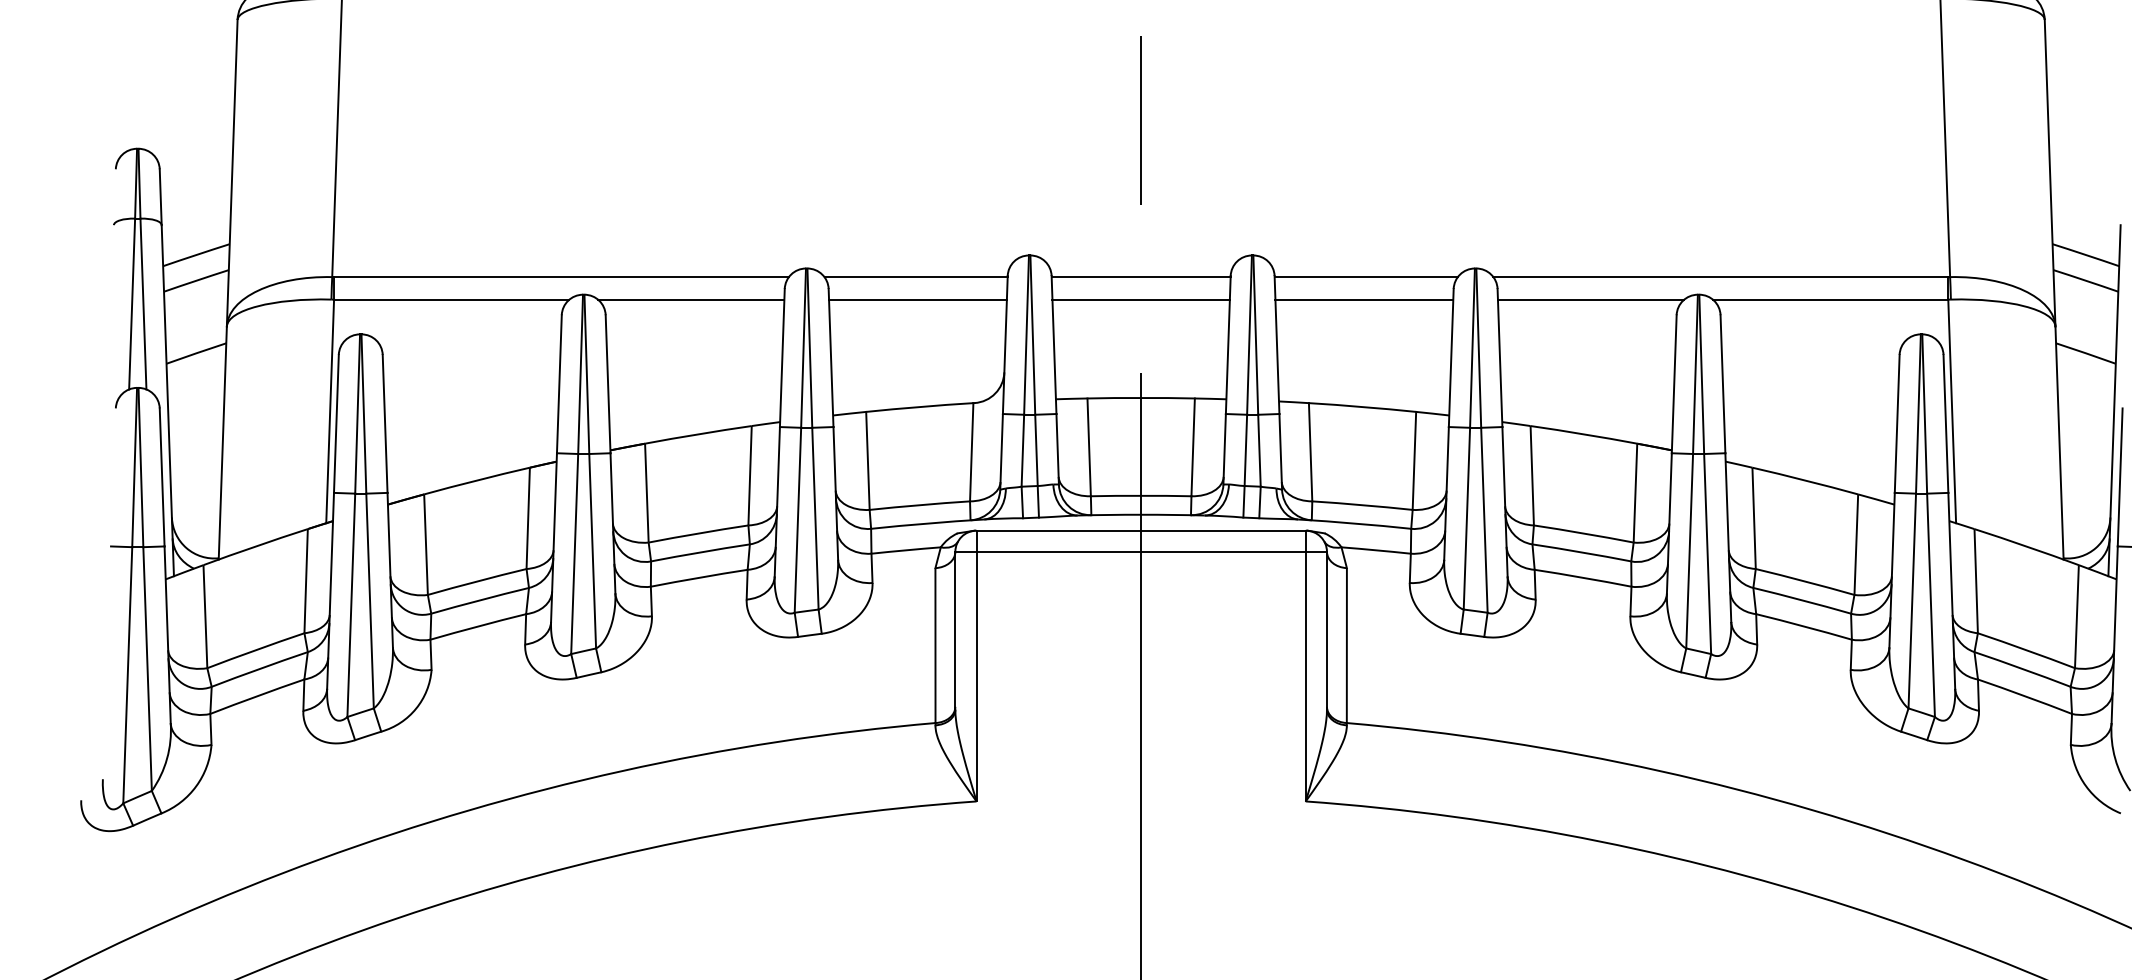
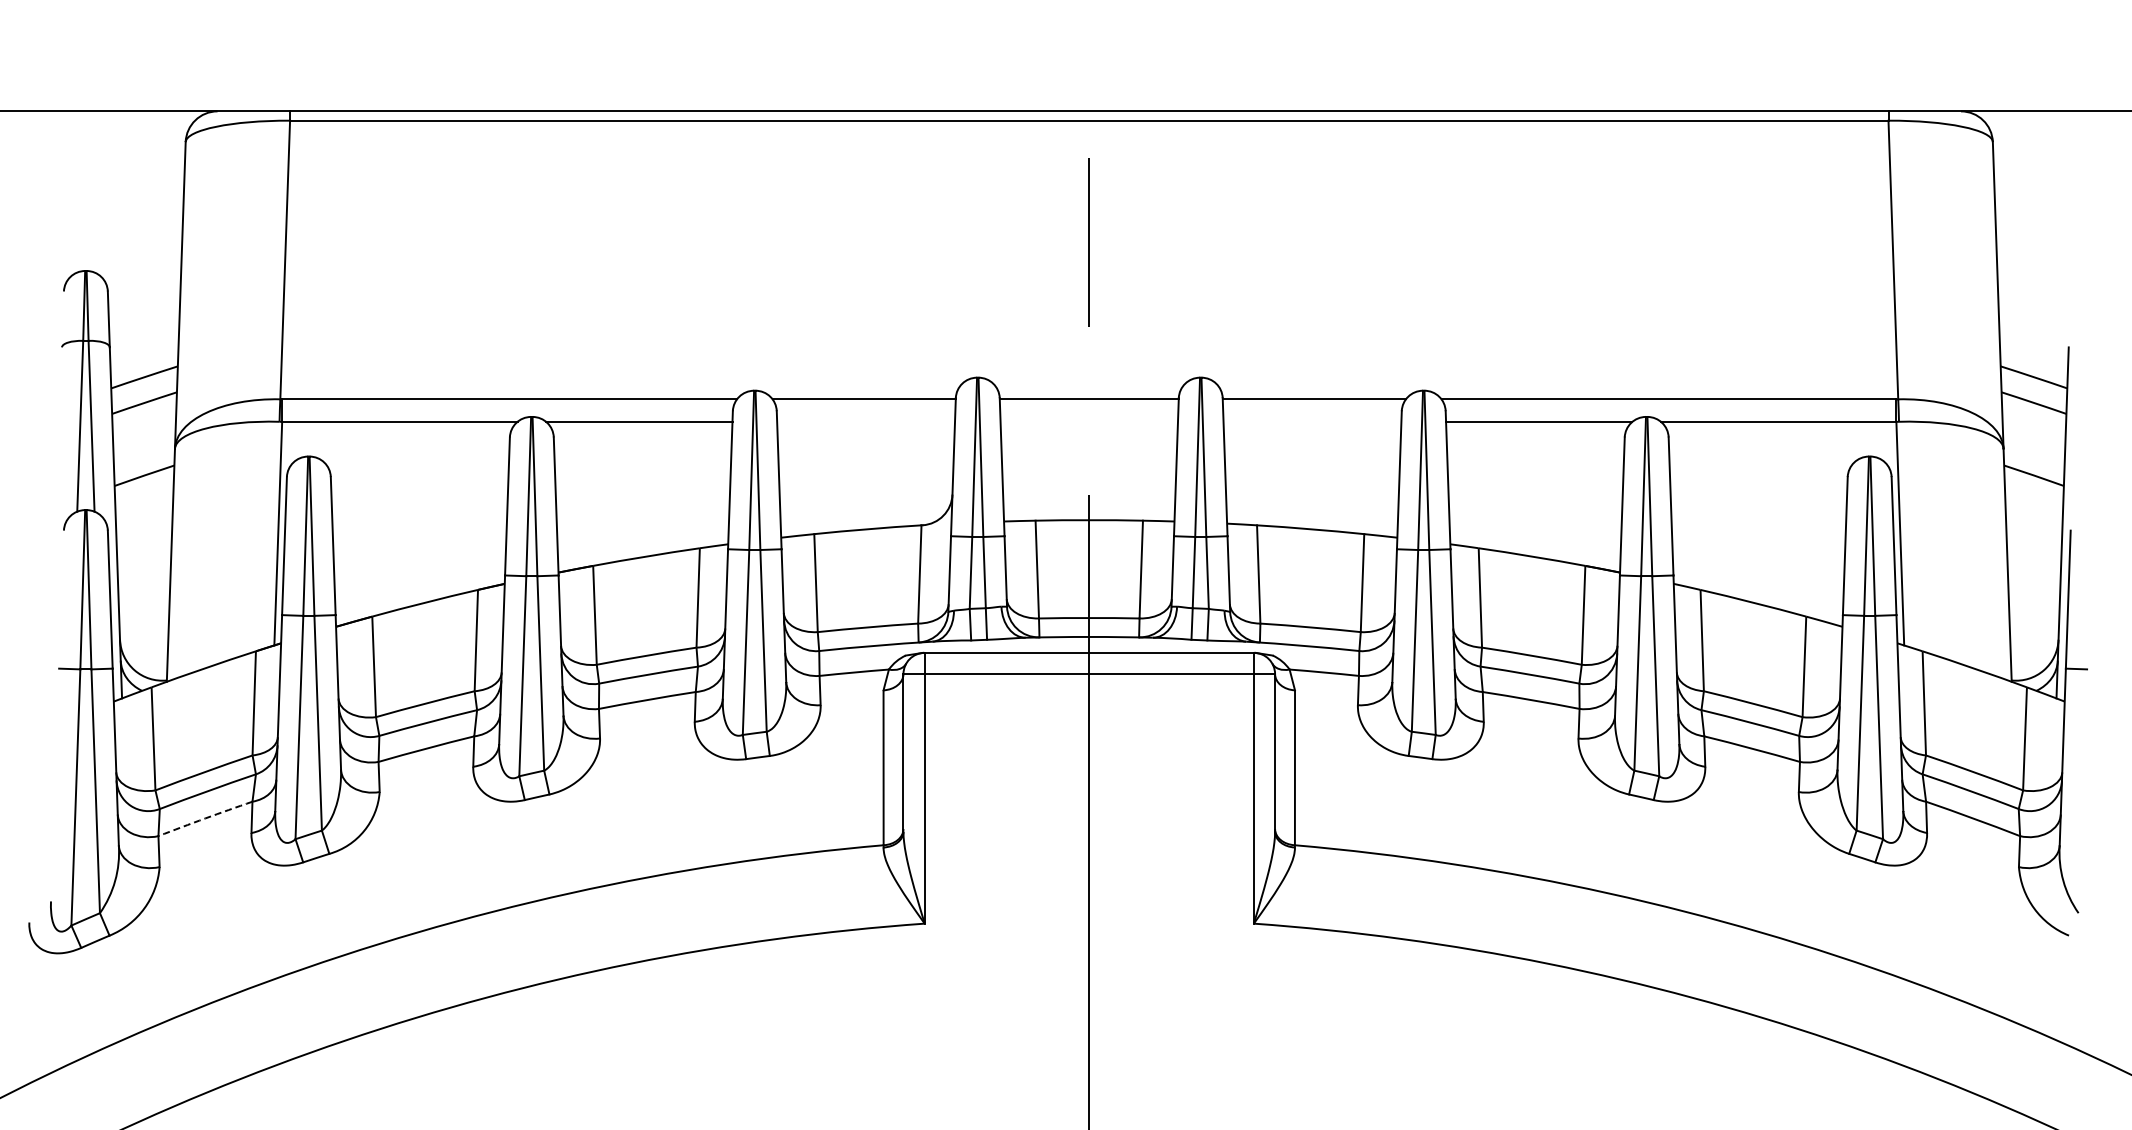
line: (918, 299) -> (866, 421), removed
line: (1140, 299) -> (1088, 421), removed
line: (1364, 299) -> (1312, 421), removed
arc: (257, 696) -> (205, 818), solid -> dashed

